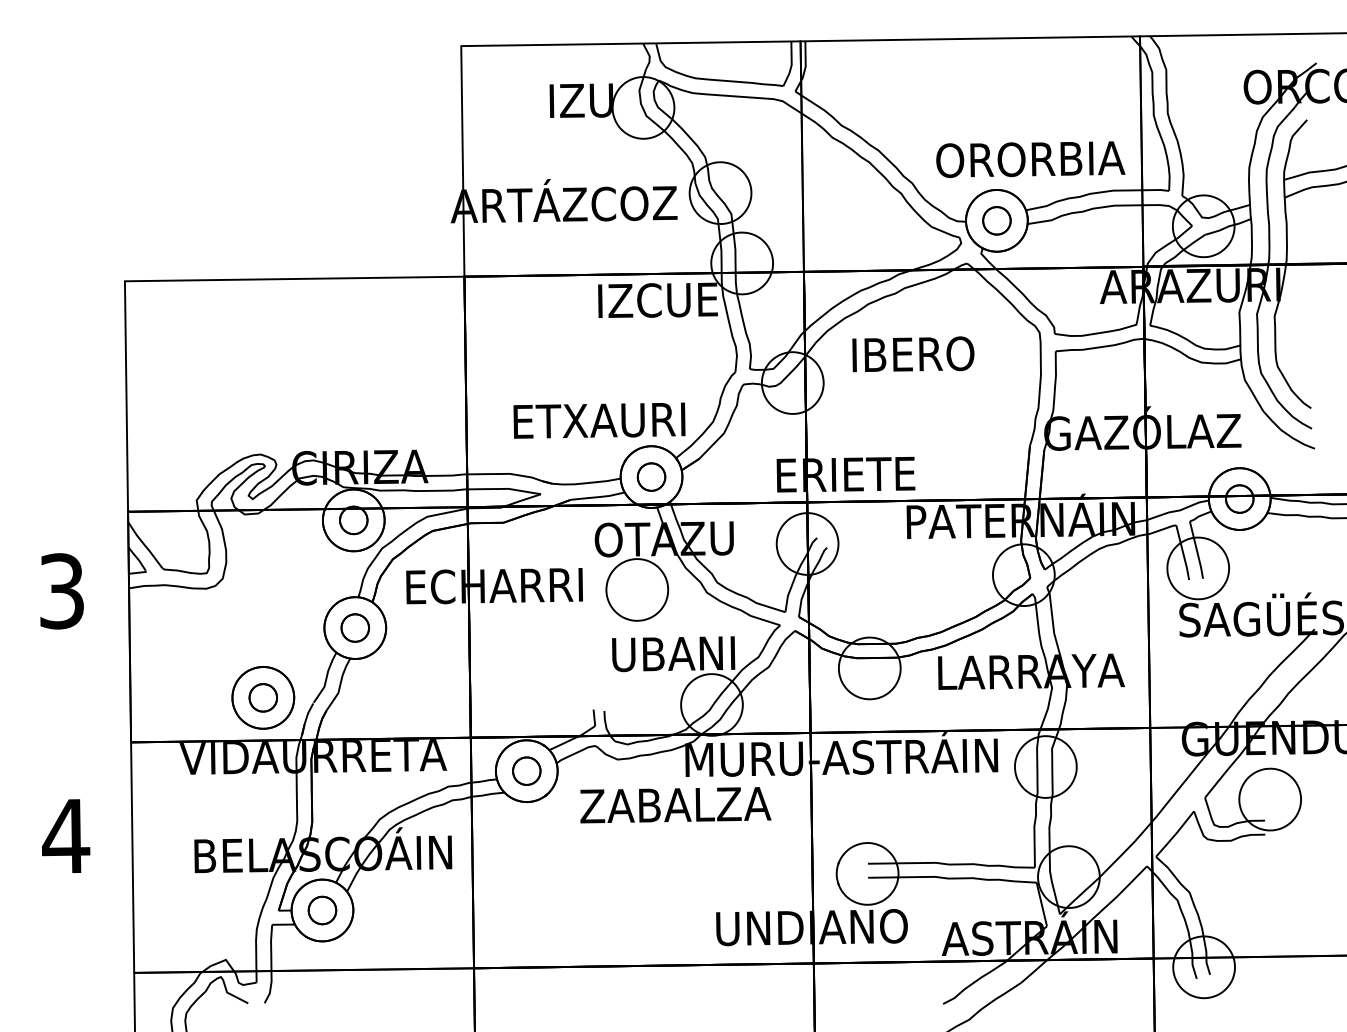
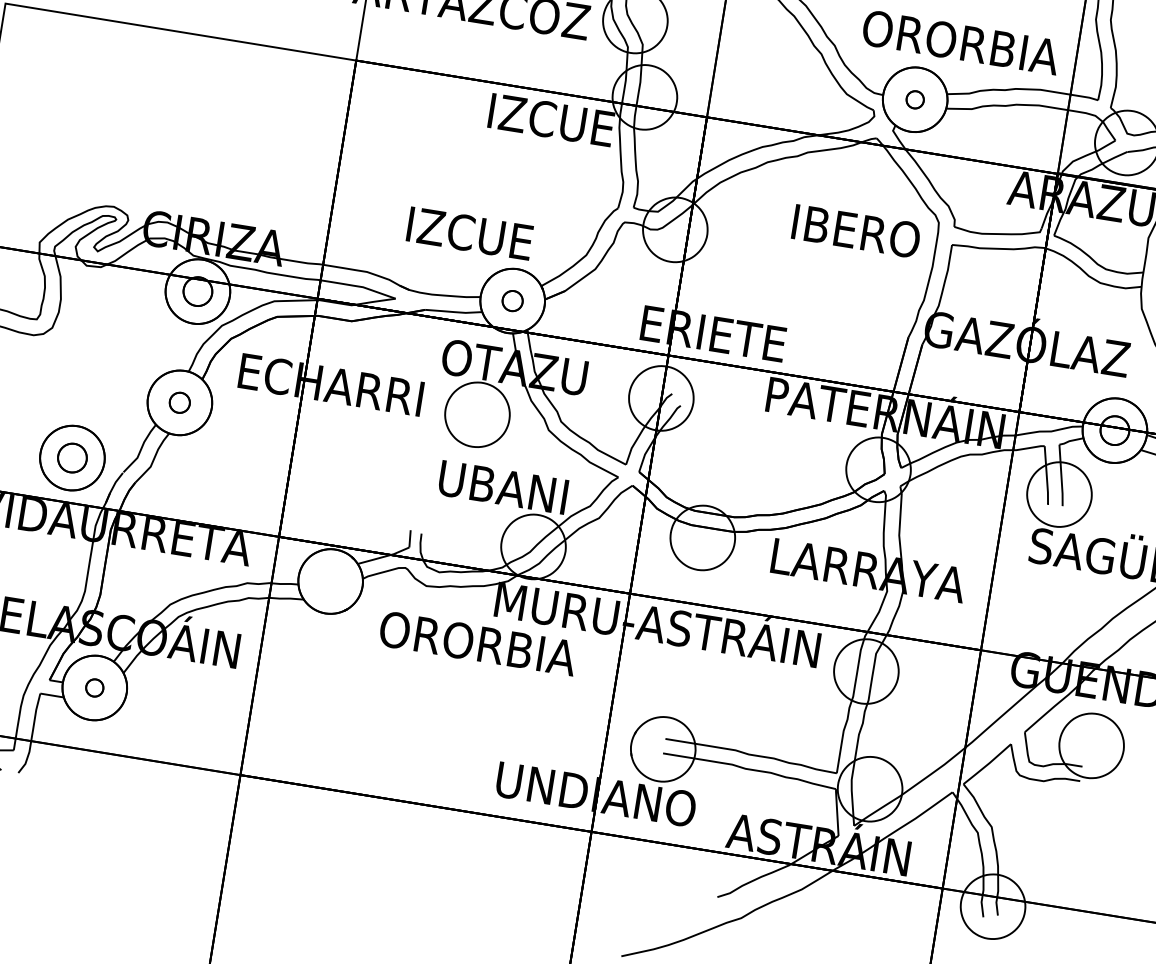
part: (996, 220) -> (914, 99), size x0.6
text: (913, 354) -> (856, 231), moved
text: (599, 420) -> (469, 233), ETXAURI -> IZCUE
part: (651, 476) -> (512, 300), size x0.7
part: (354, 627) -> (179, 402), size x0.7
part: (526, 770) -> (330, 580), removed
text: (675, 805) -> (477, 643), ZABALZA -> ORORBIA
part: (322, 910) -> (94, 687), size x0.6

